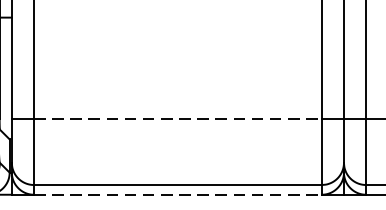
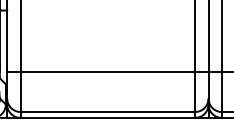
line: (178, 118) -> (108, 71), dashed -> solid
line: (178, 194) -> (108, 117), dashed -> solid

